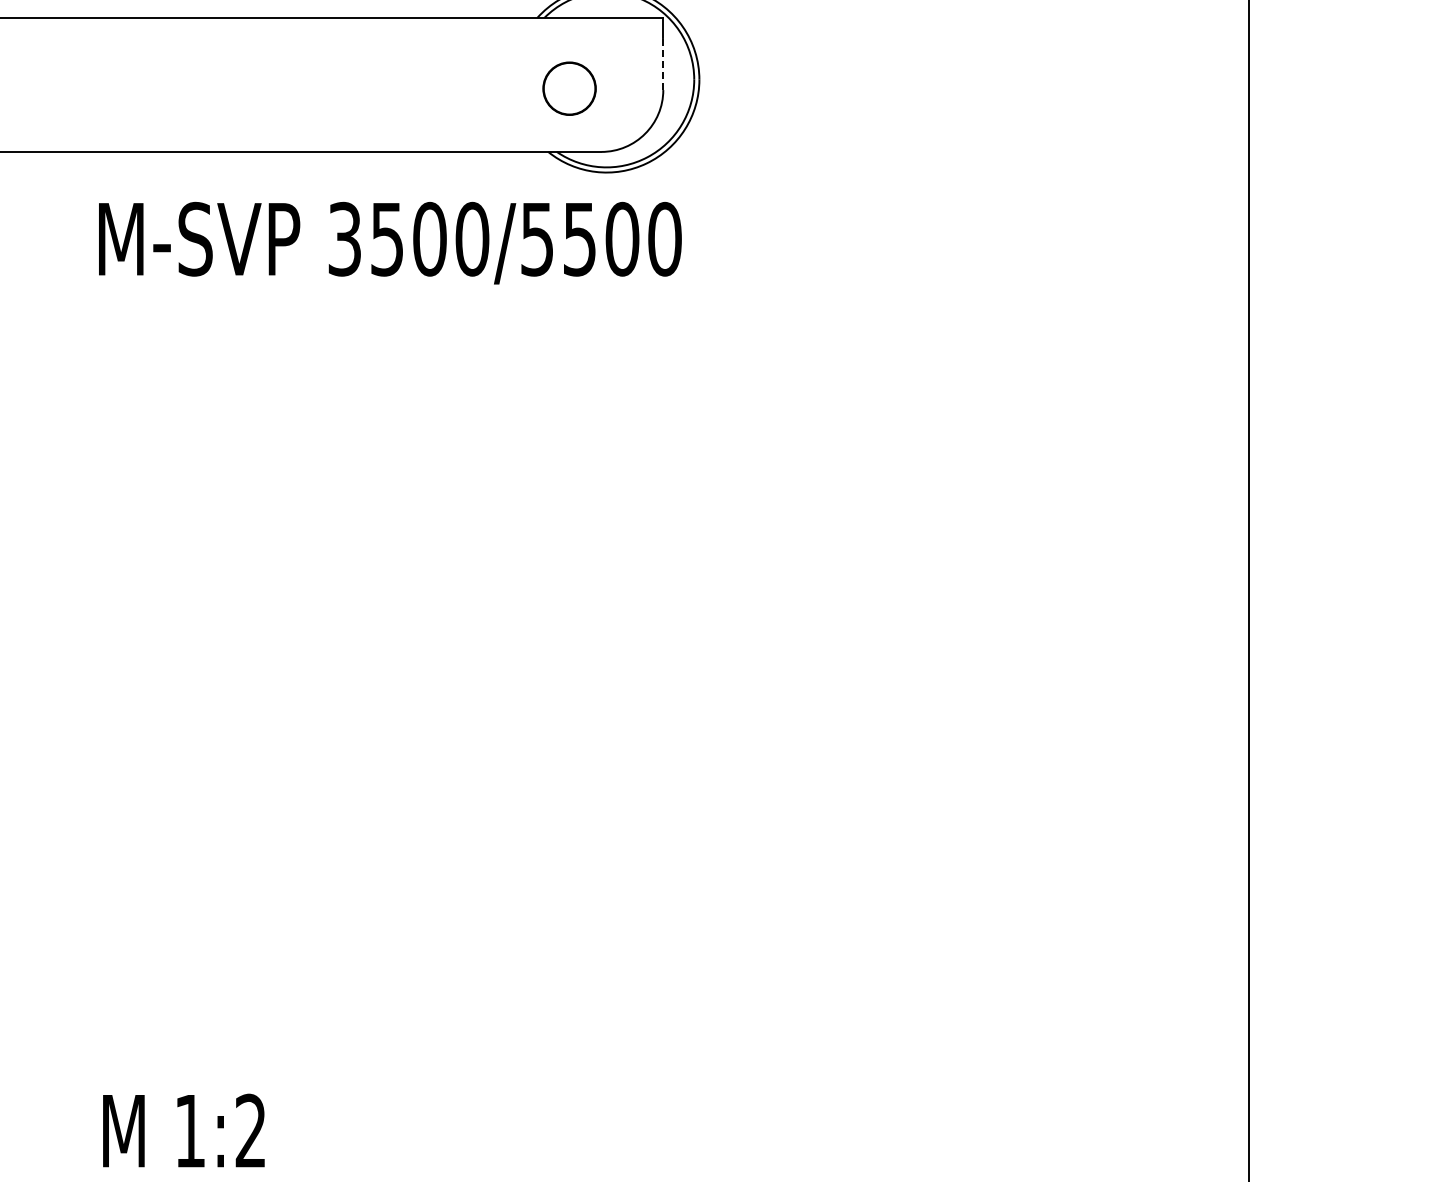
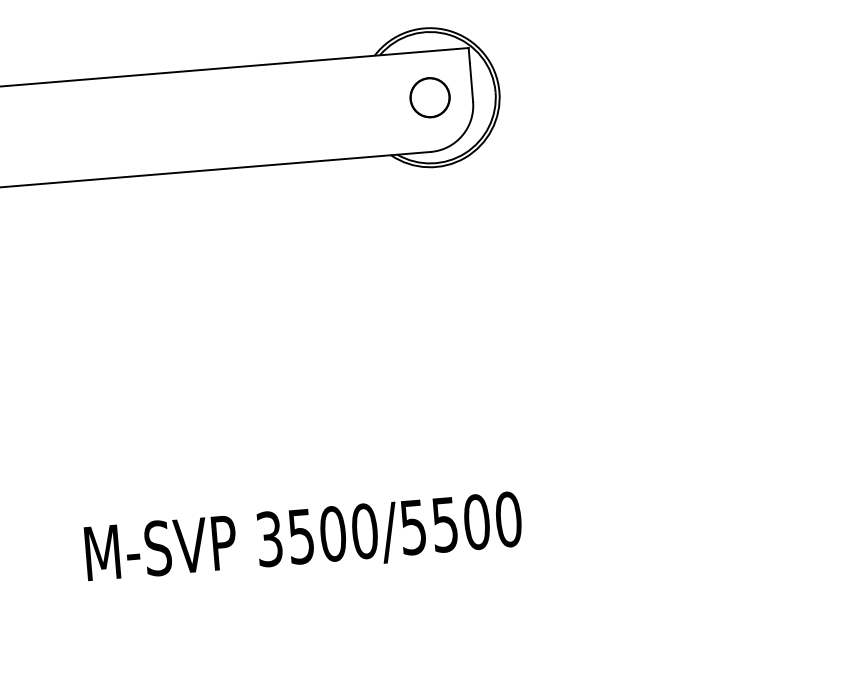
line: (663, 64) -> (471, 82), dashed -> solid
circle: (569, 88) -> (430, 97), moved
text: (390, 242) -> (303, 538), moved

